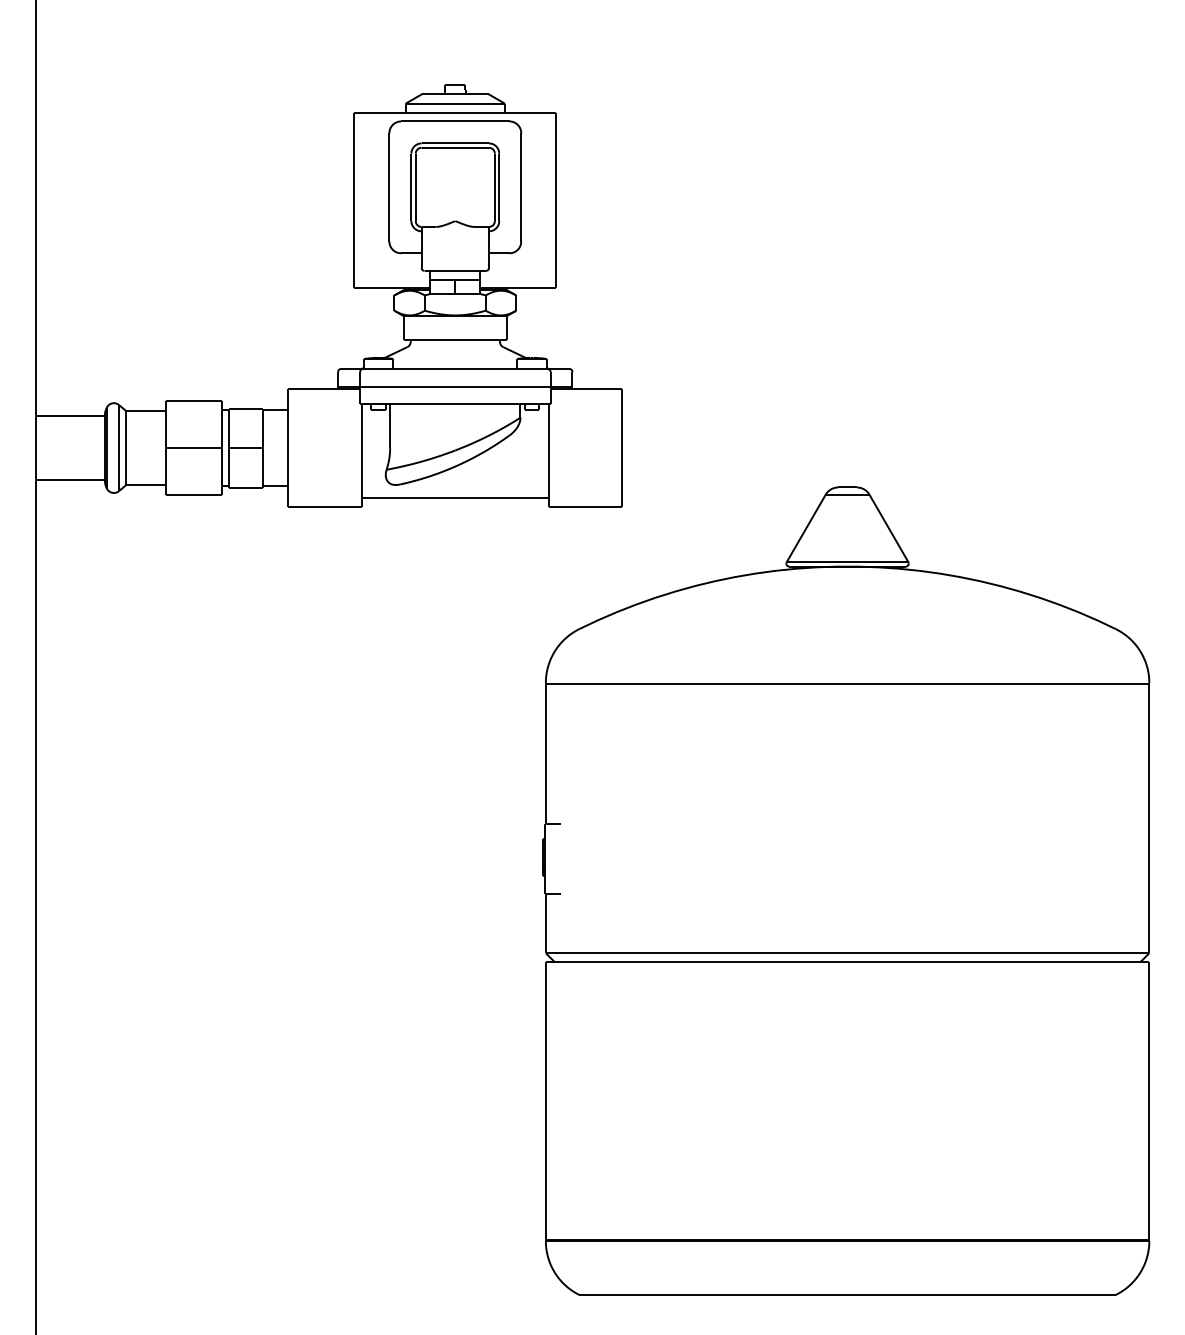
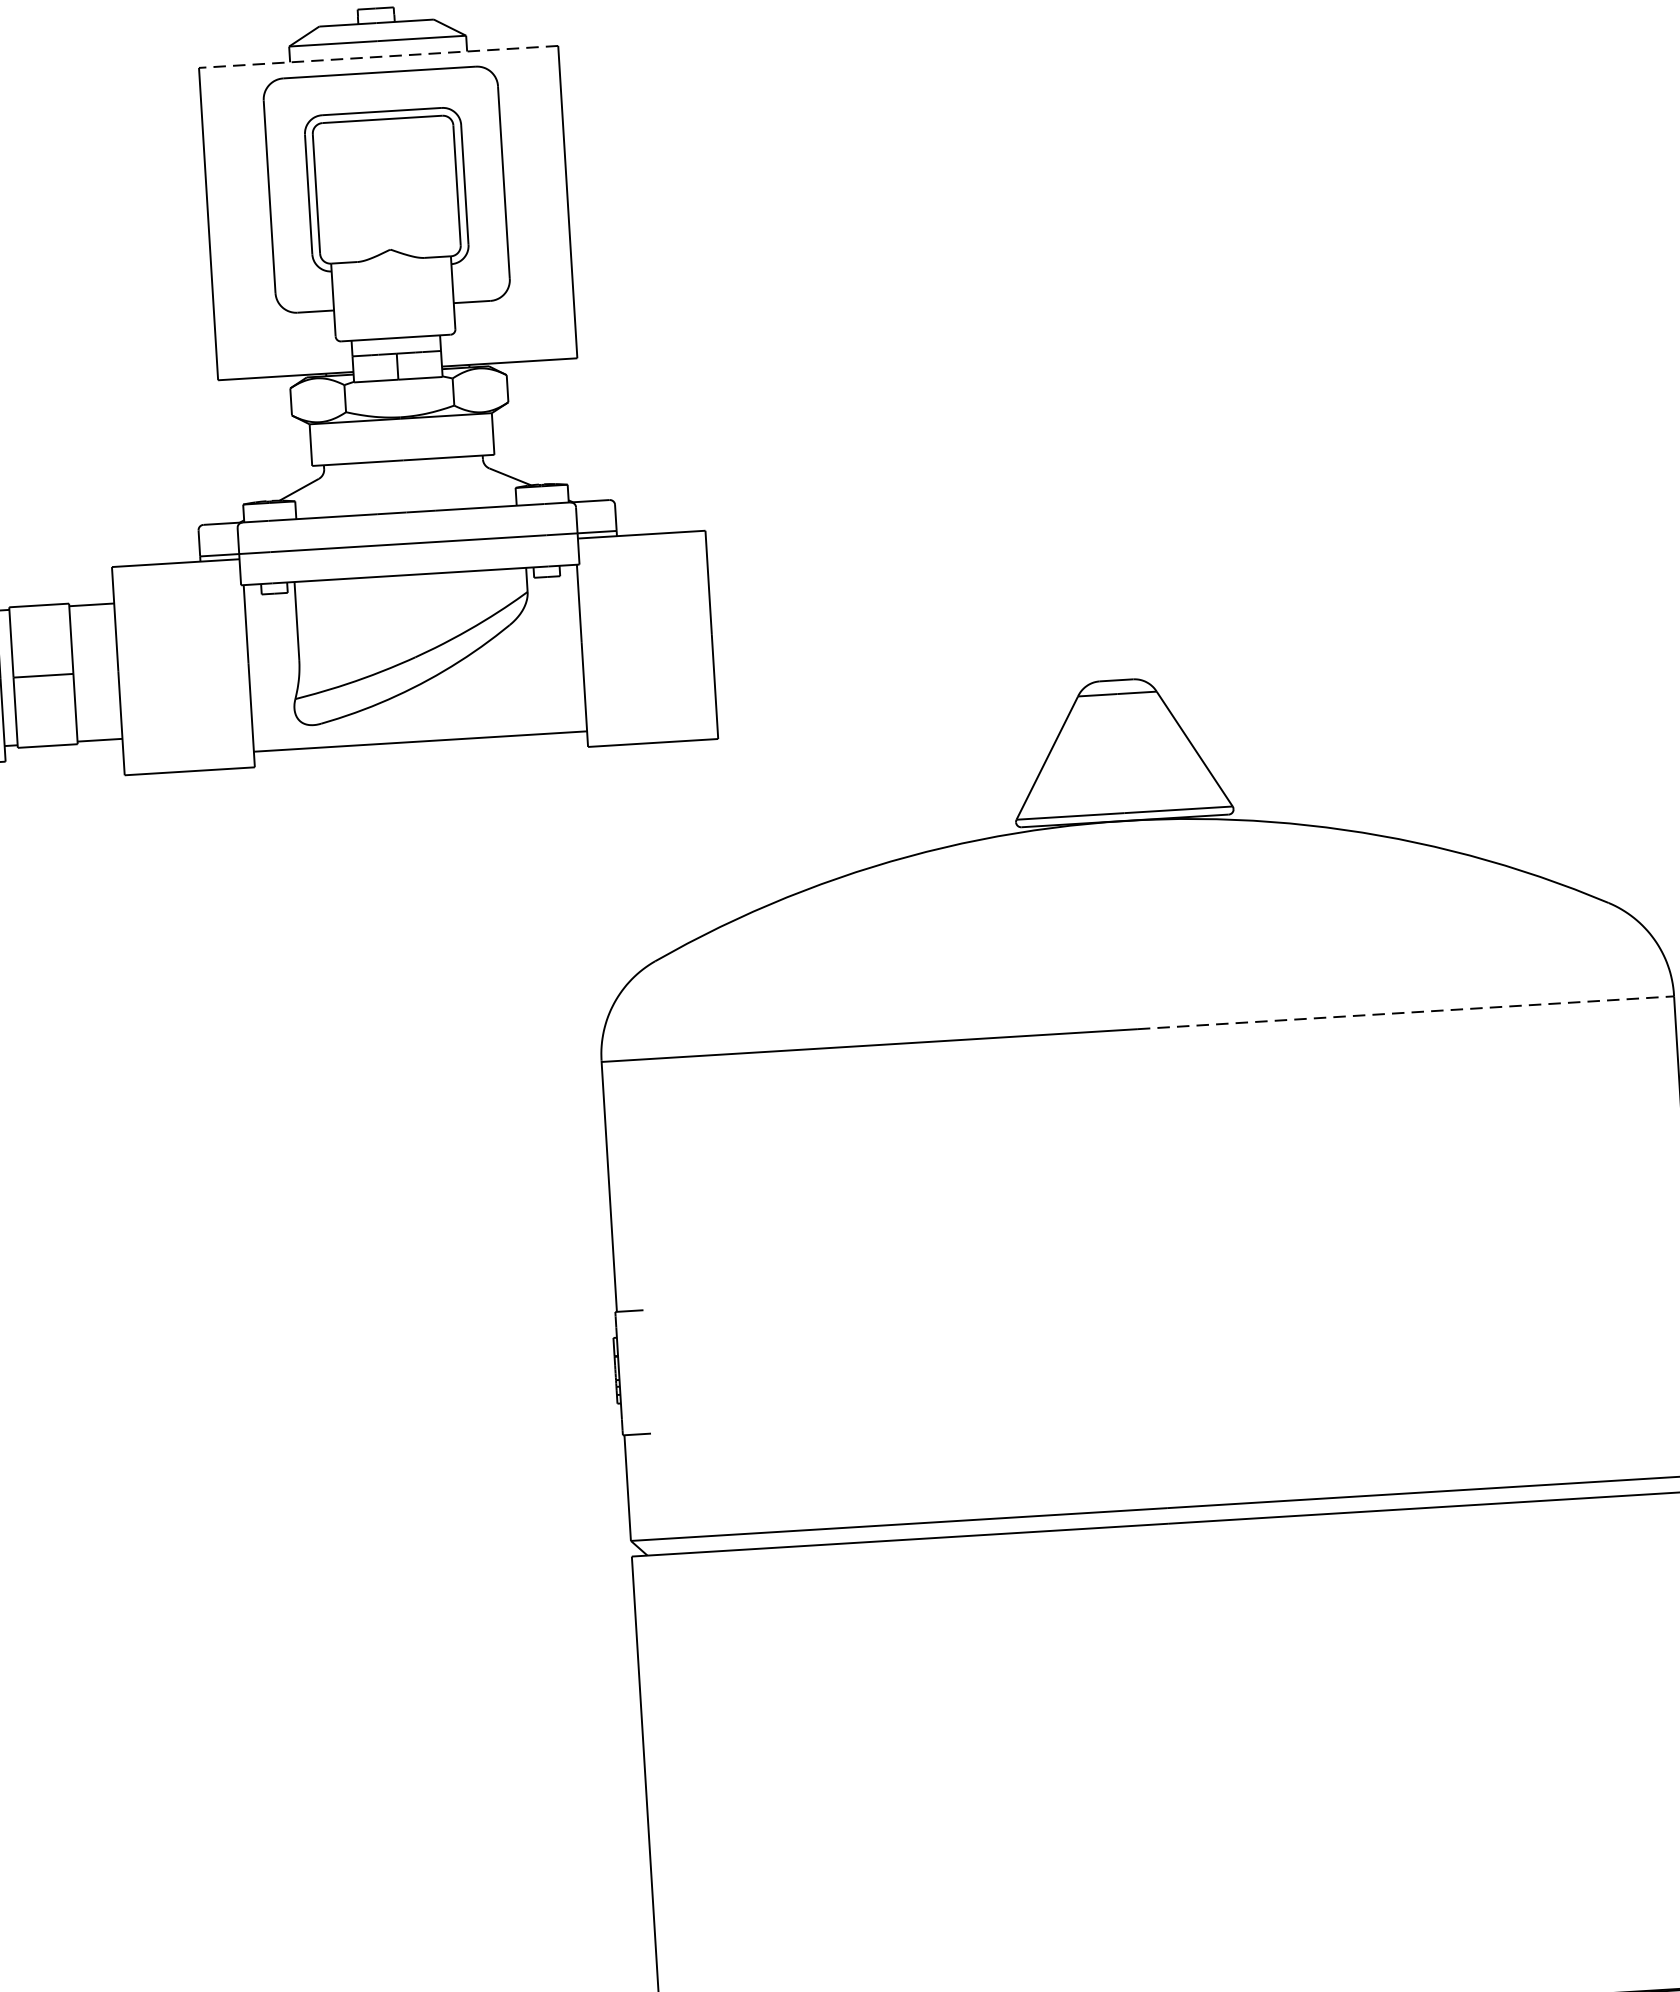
line: (454, 112) -> (377, 56), solid -> dashed
line: (998, 683) -> (1406, 1012), solid -> dashed

